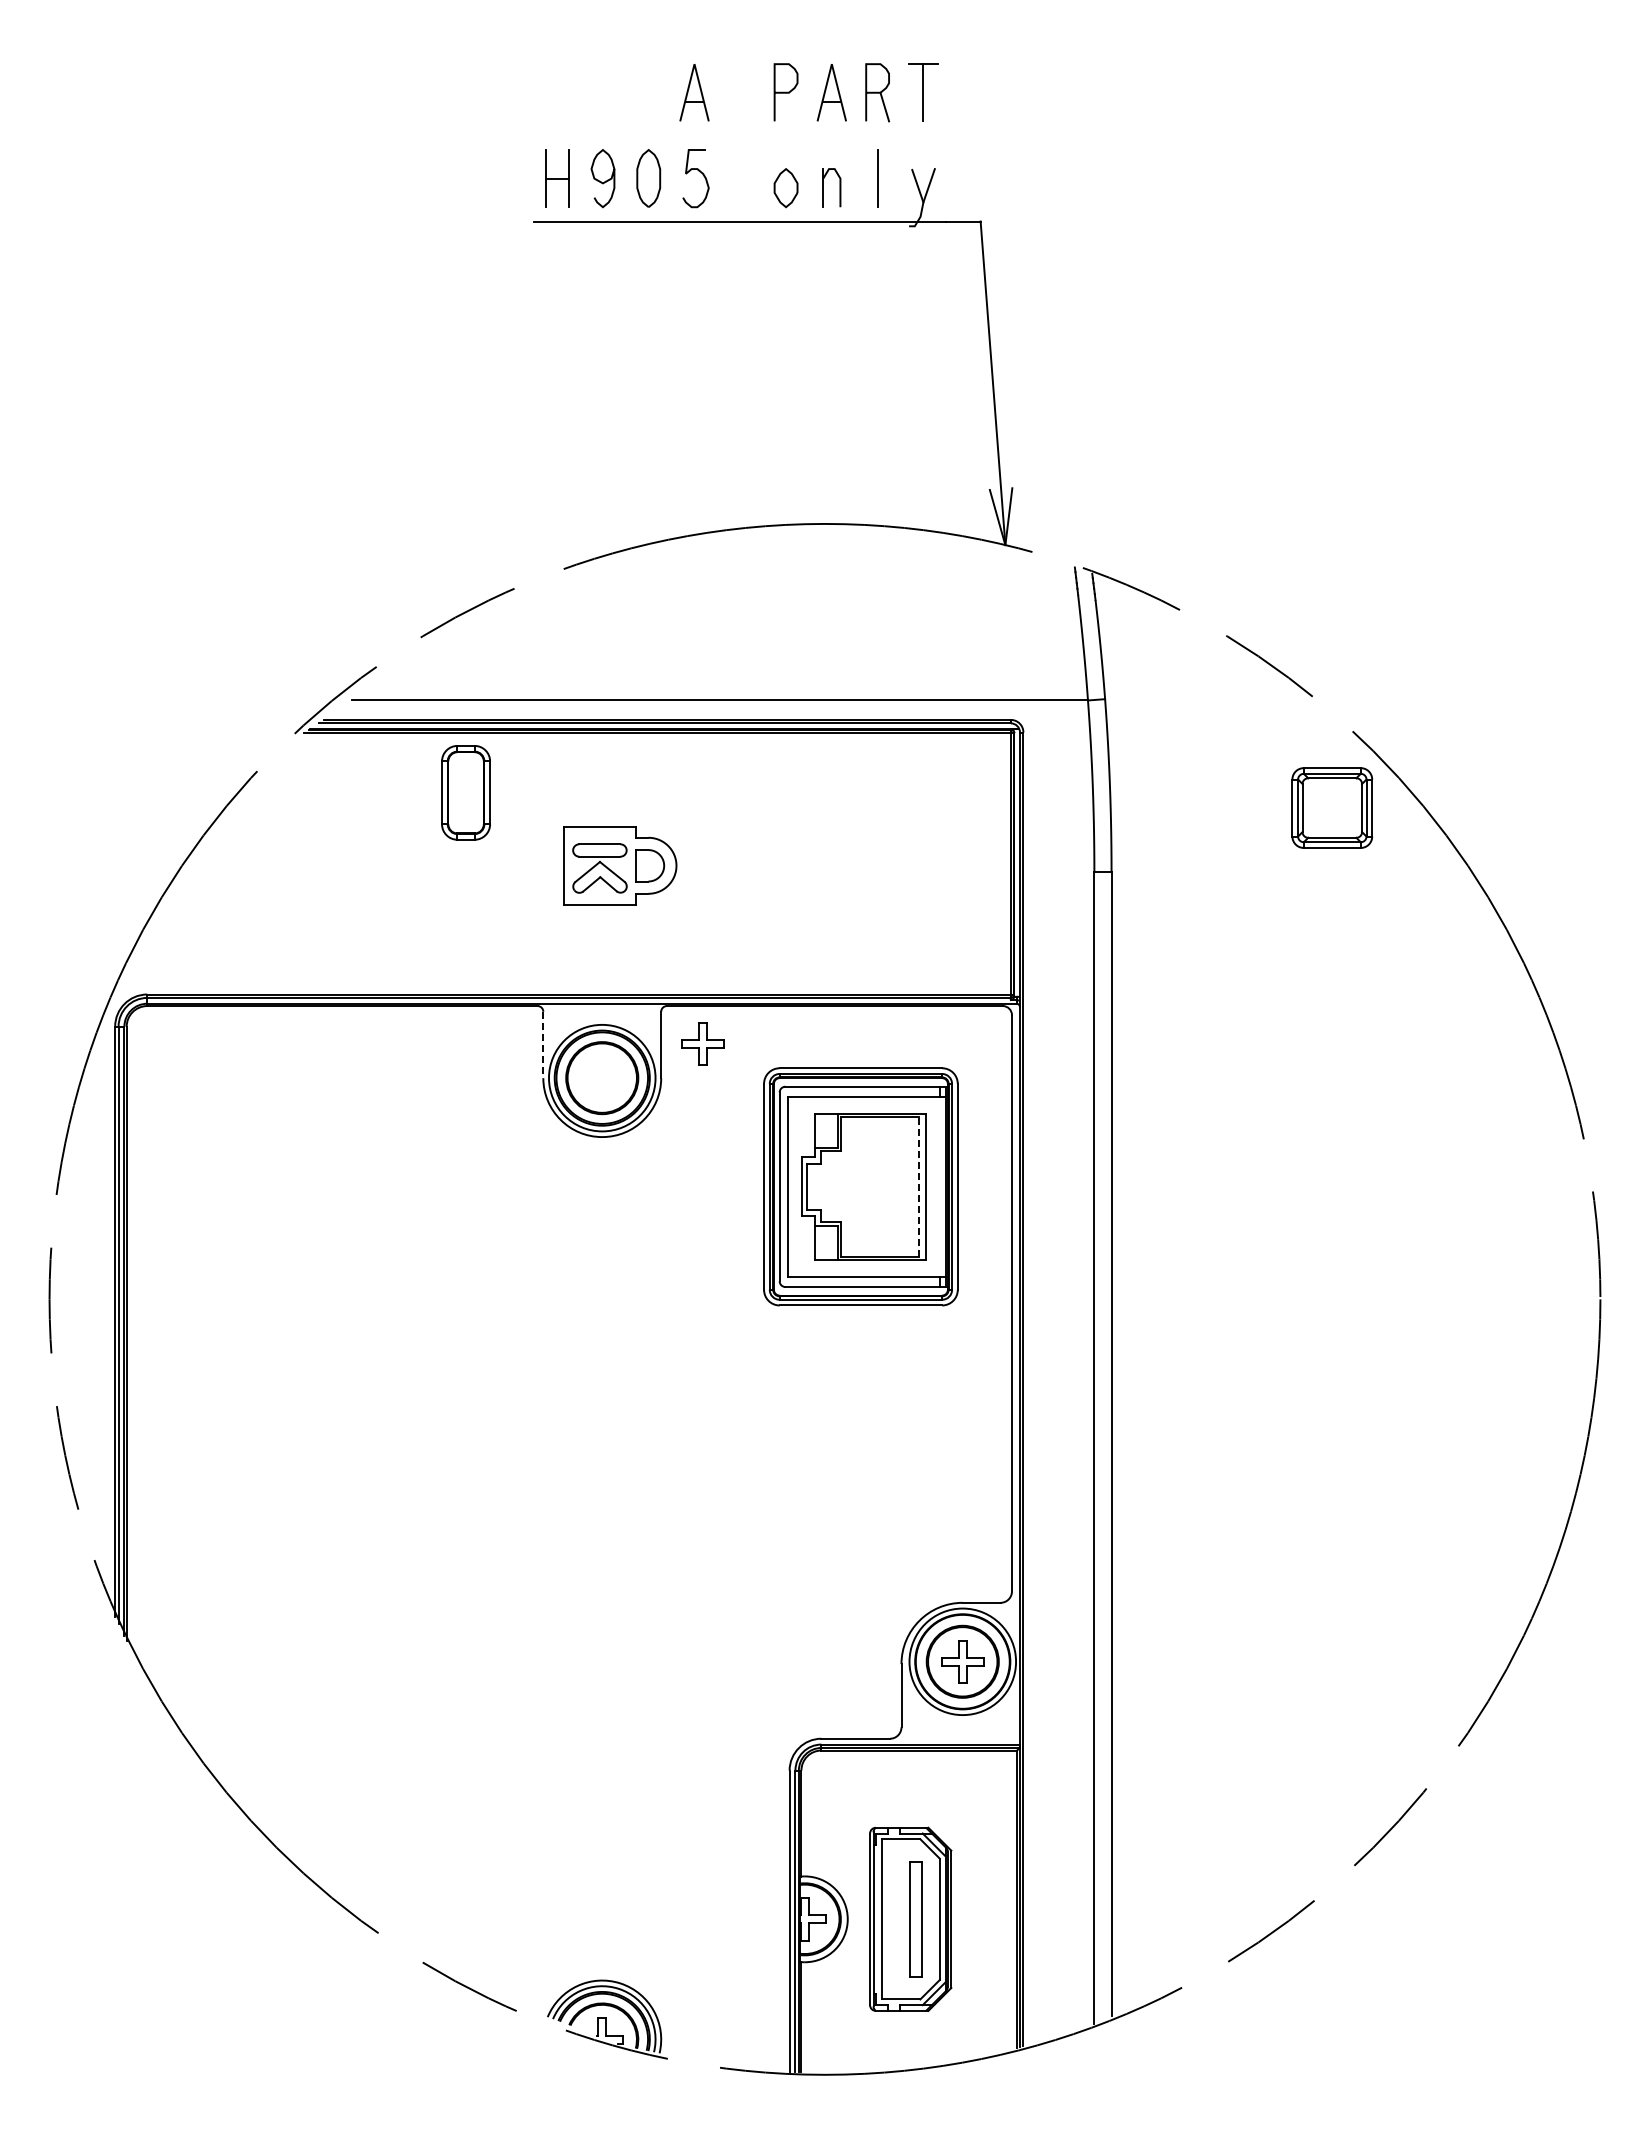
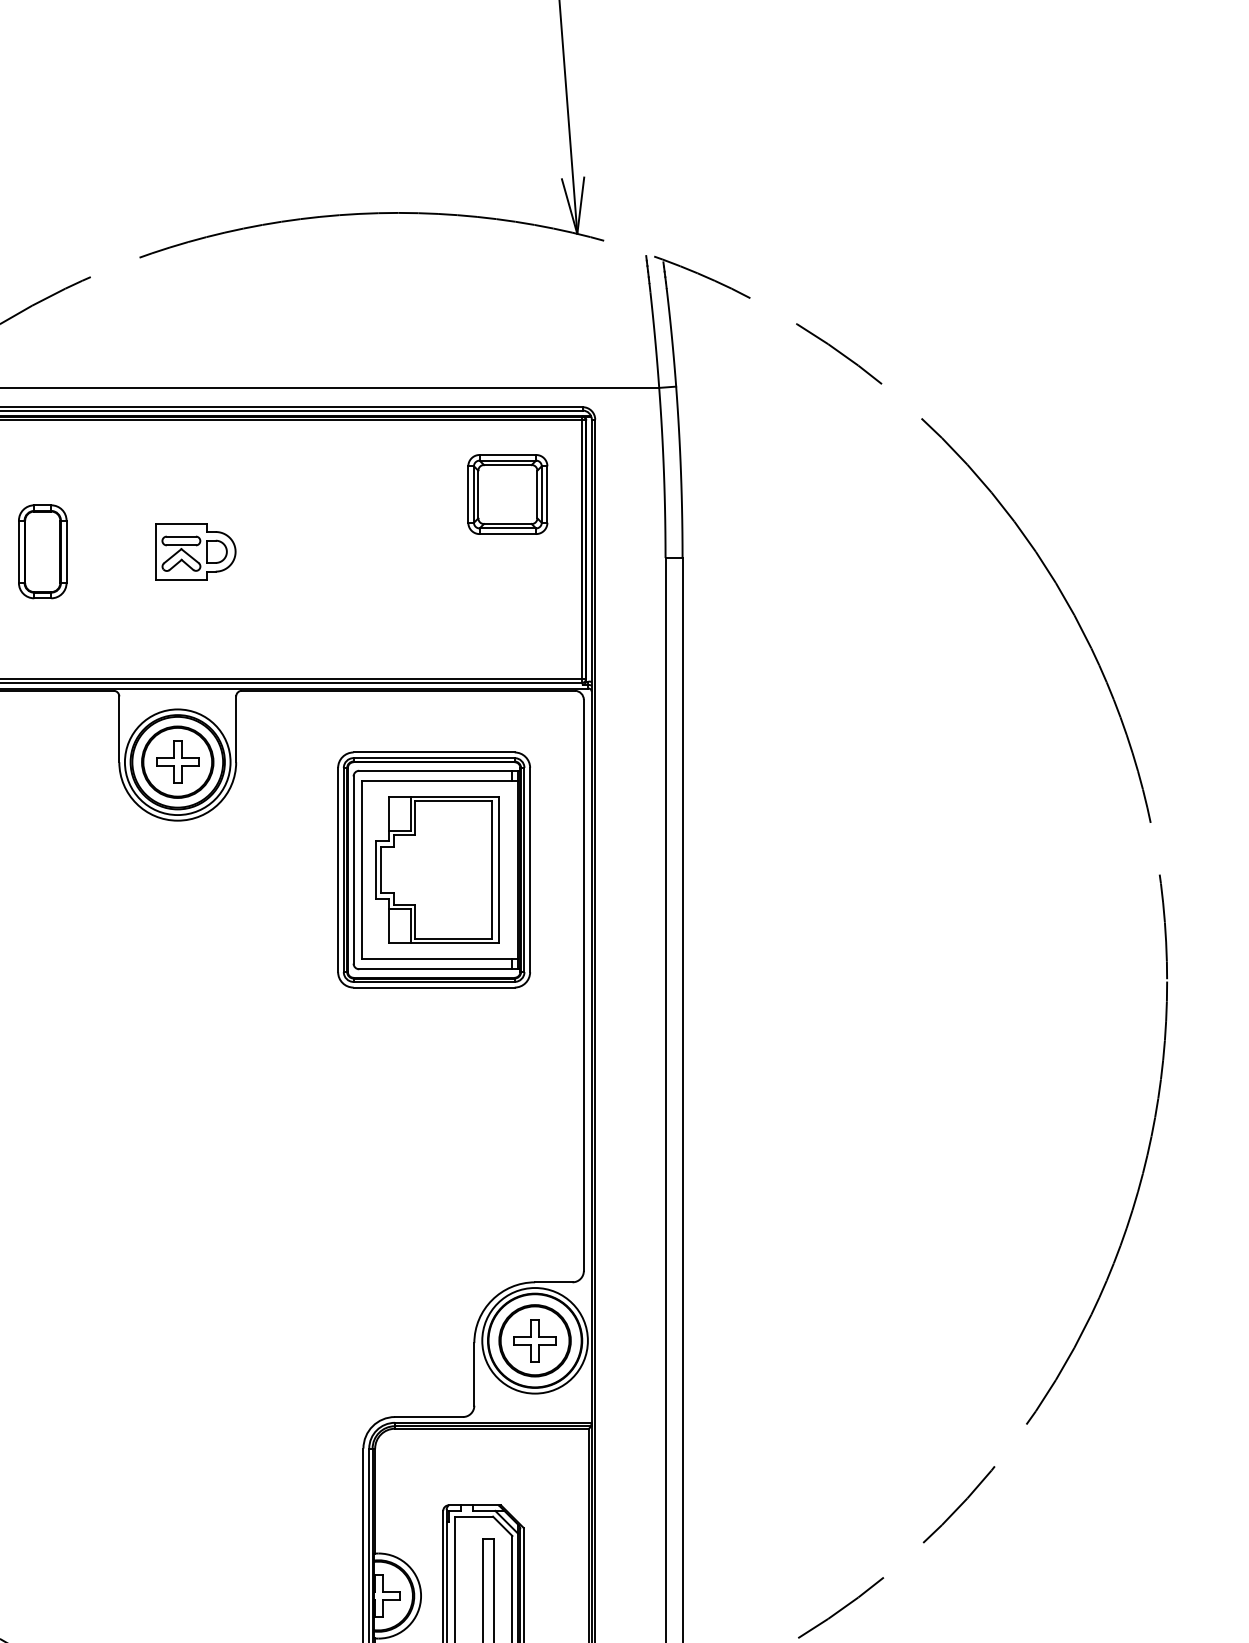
part: (465, 792) -> (42, 551), moved
part: (1332, 807) -> (508, 493), moved
part: (620, 865) -> (195, 551), size x0.71
part: (702, 1043) -> (177, 761), moved
line: (543, 1045) -> (119, 729), dashed -> solid
line: (919, 1186) -> (492, 869), dashed -> solid

